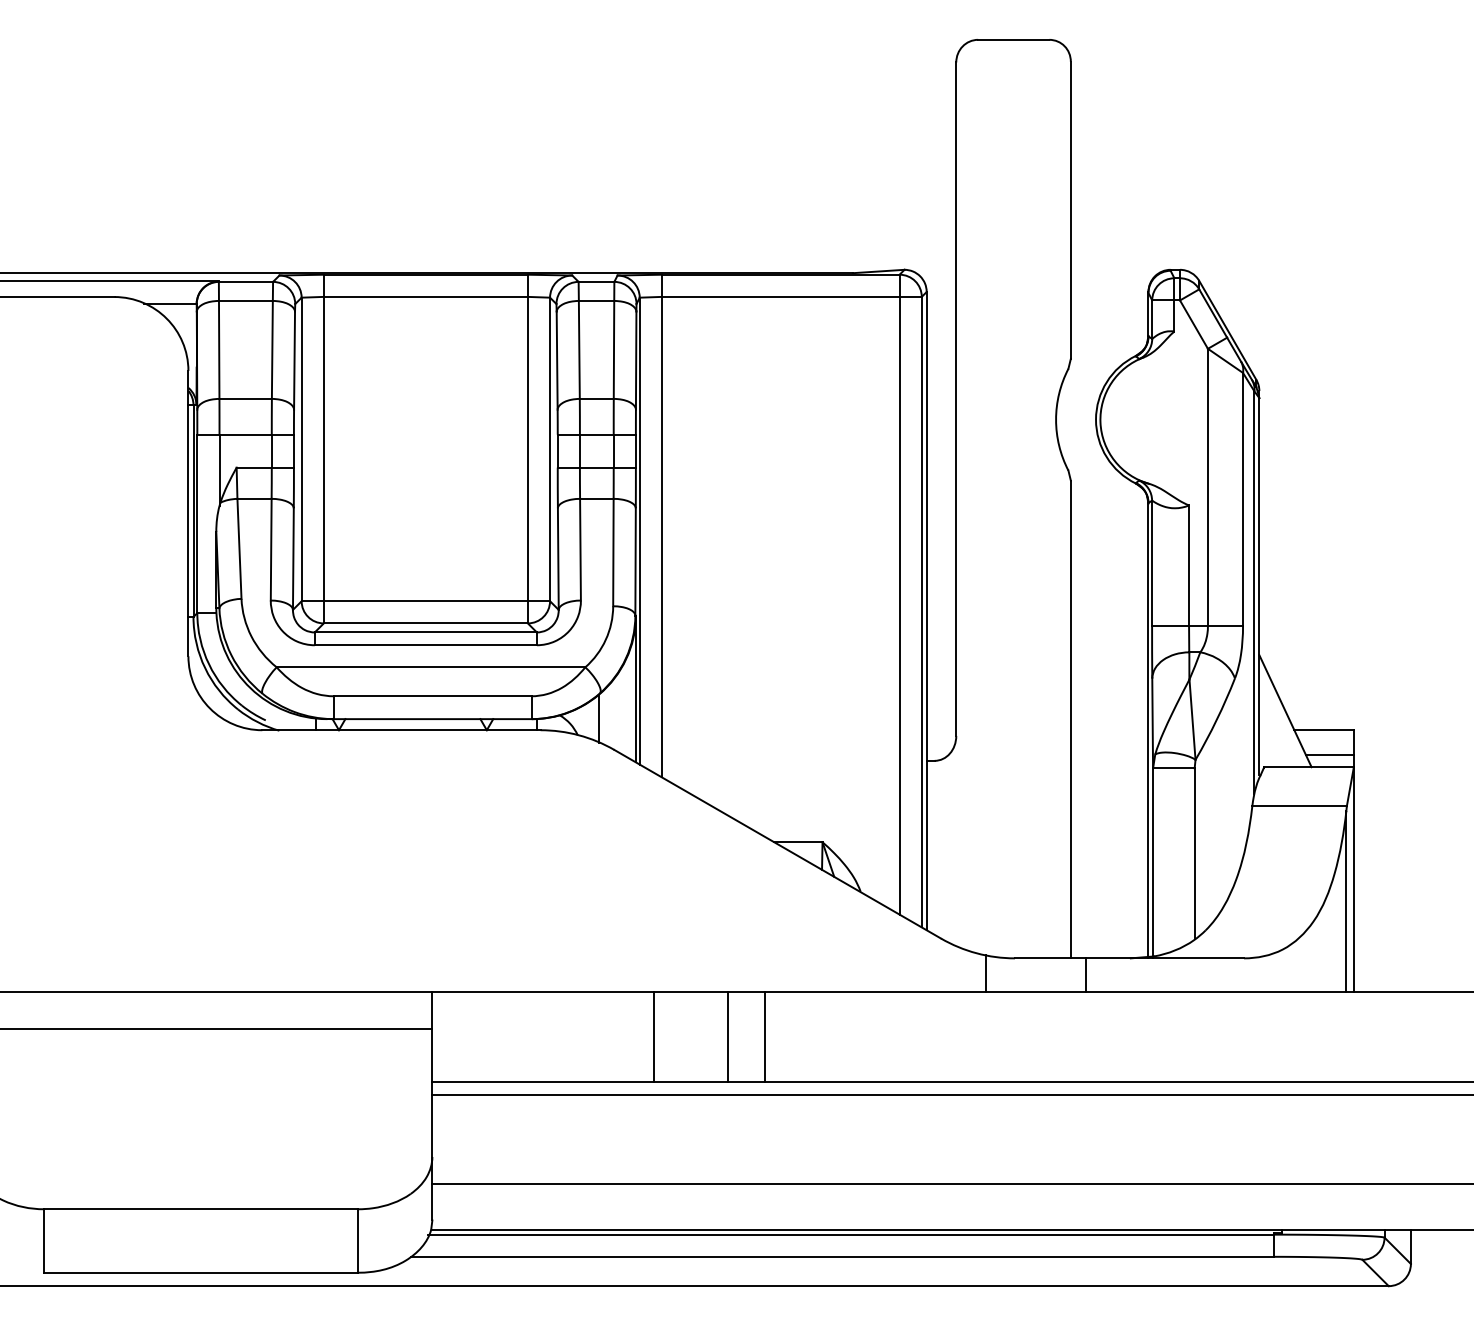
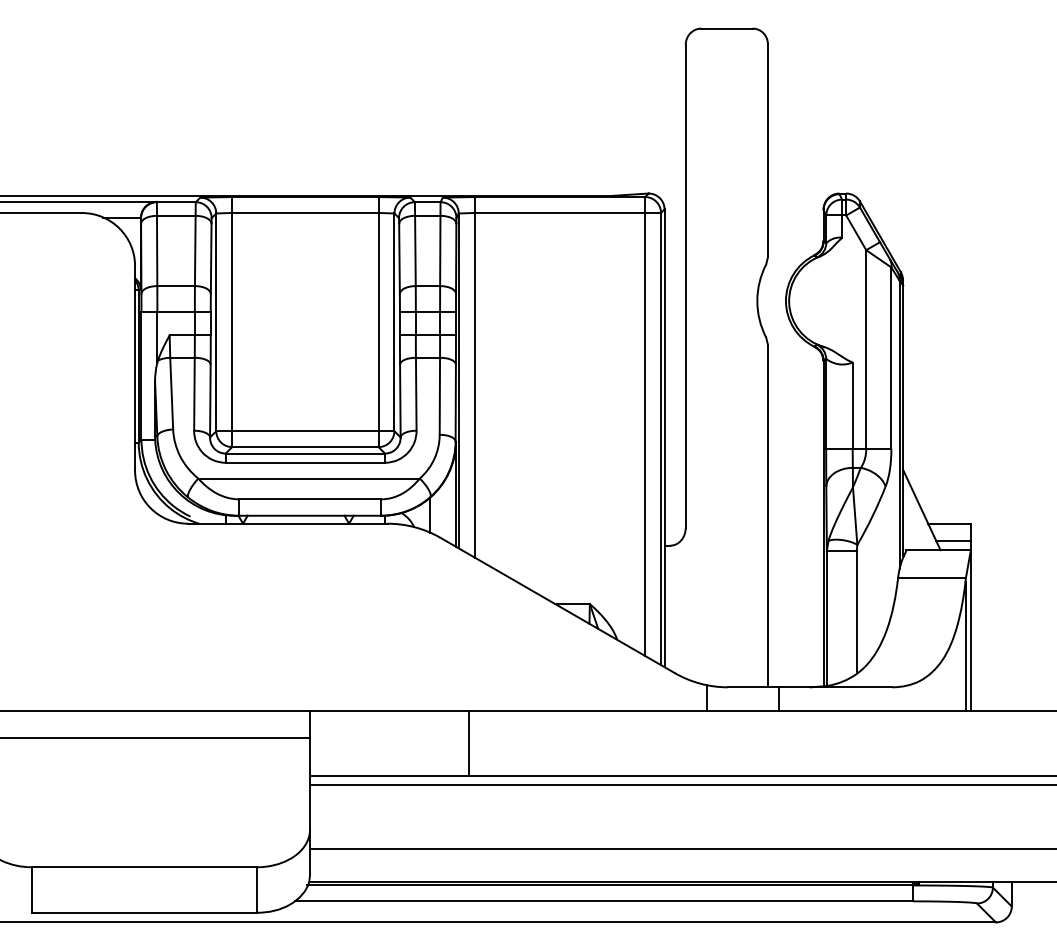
line: (728, 1036) -> (522, 743), removed
line: (764, 1036) -> (548, 743), removed

